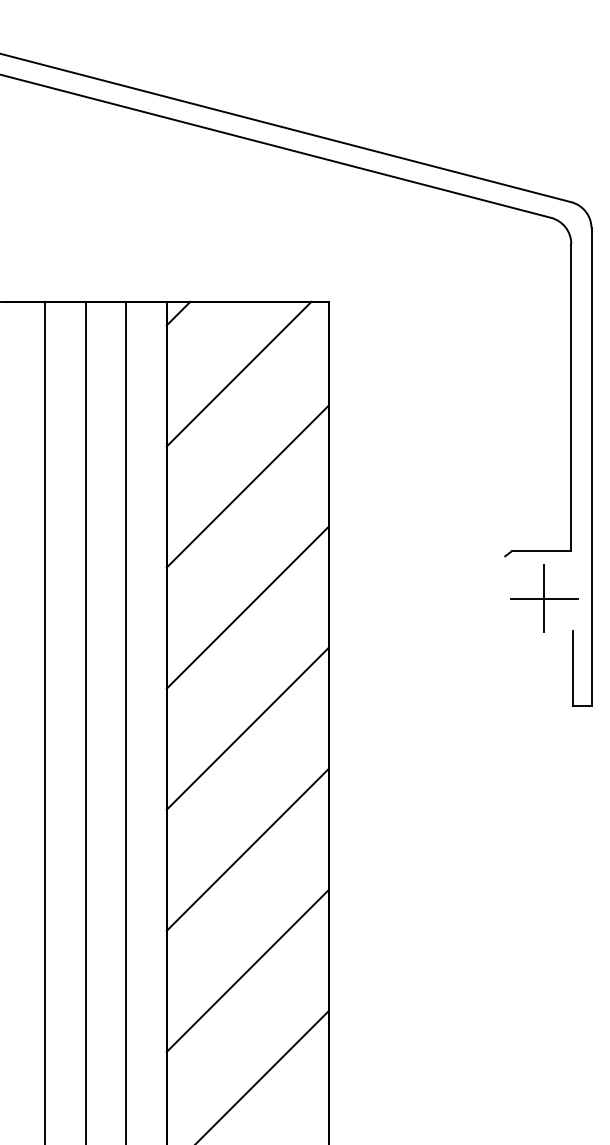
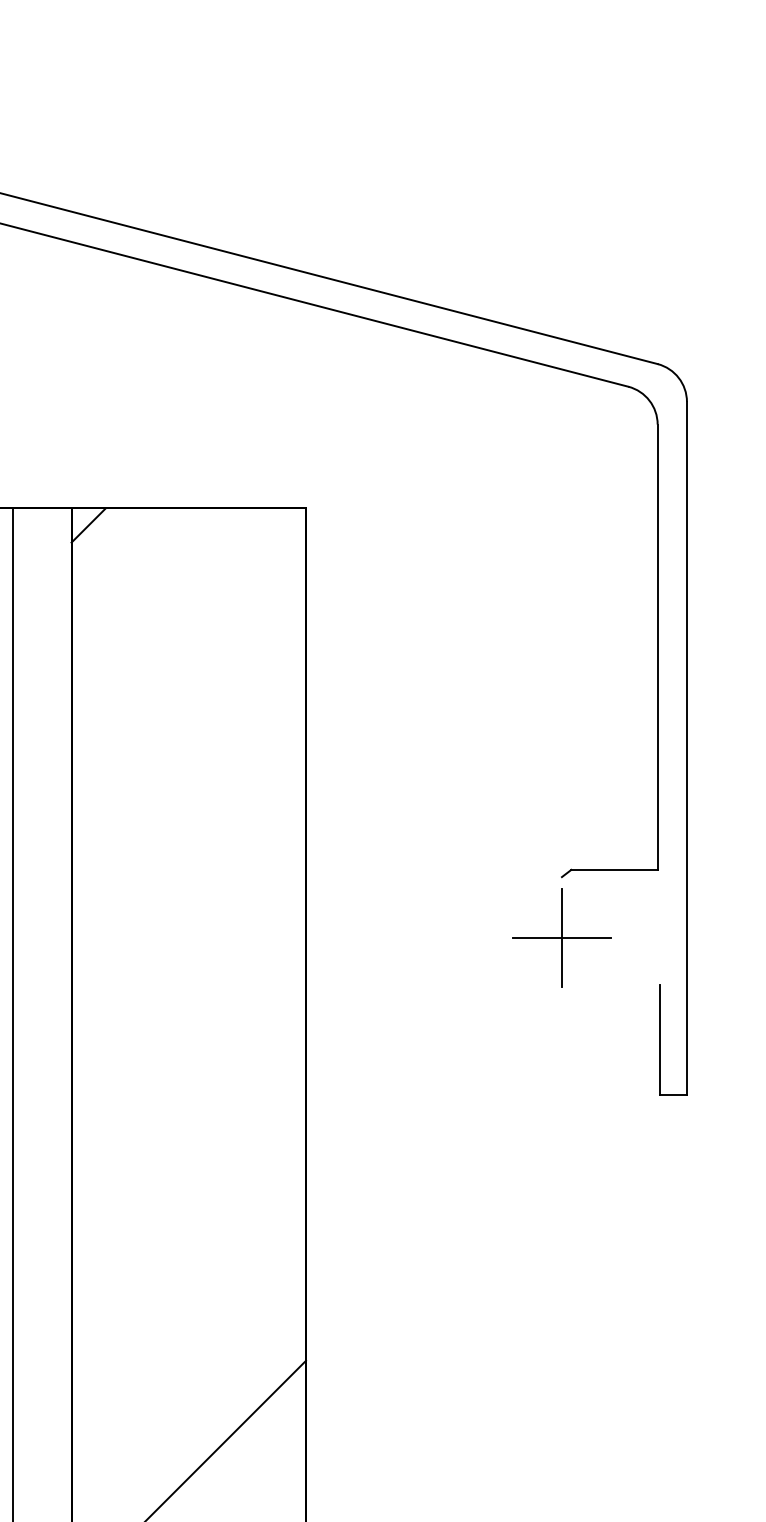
line: (238, 373) -> (175, 612), removed
line: (247, 486) -> (188, 775), removed
part: (544, 598) -> (562, 938), moved
line: (247, 607) -> (188, 951), removed
line: (247, 728) -> (188, 1126), removed
line: (247, 849) -> (188, 1301), removed

